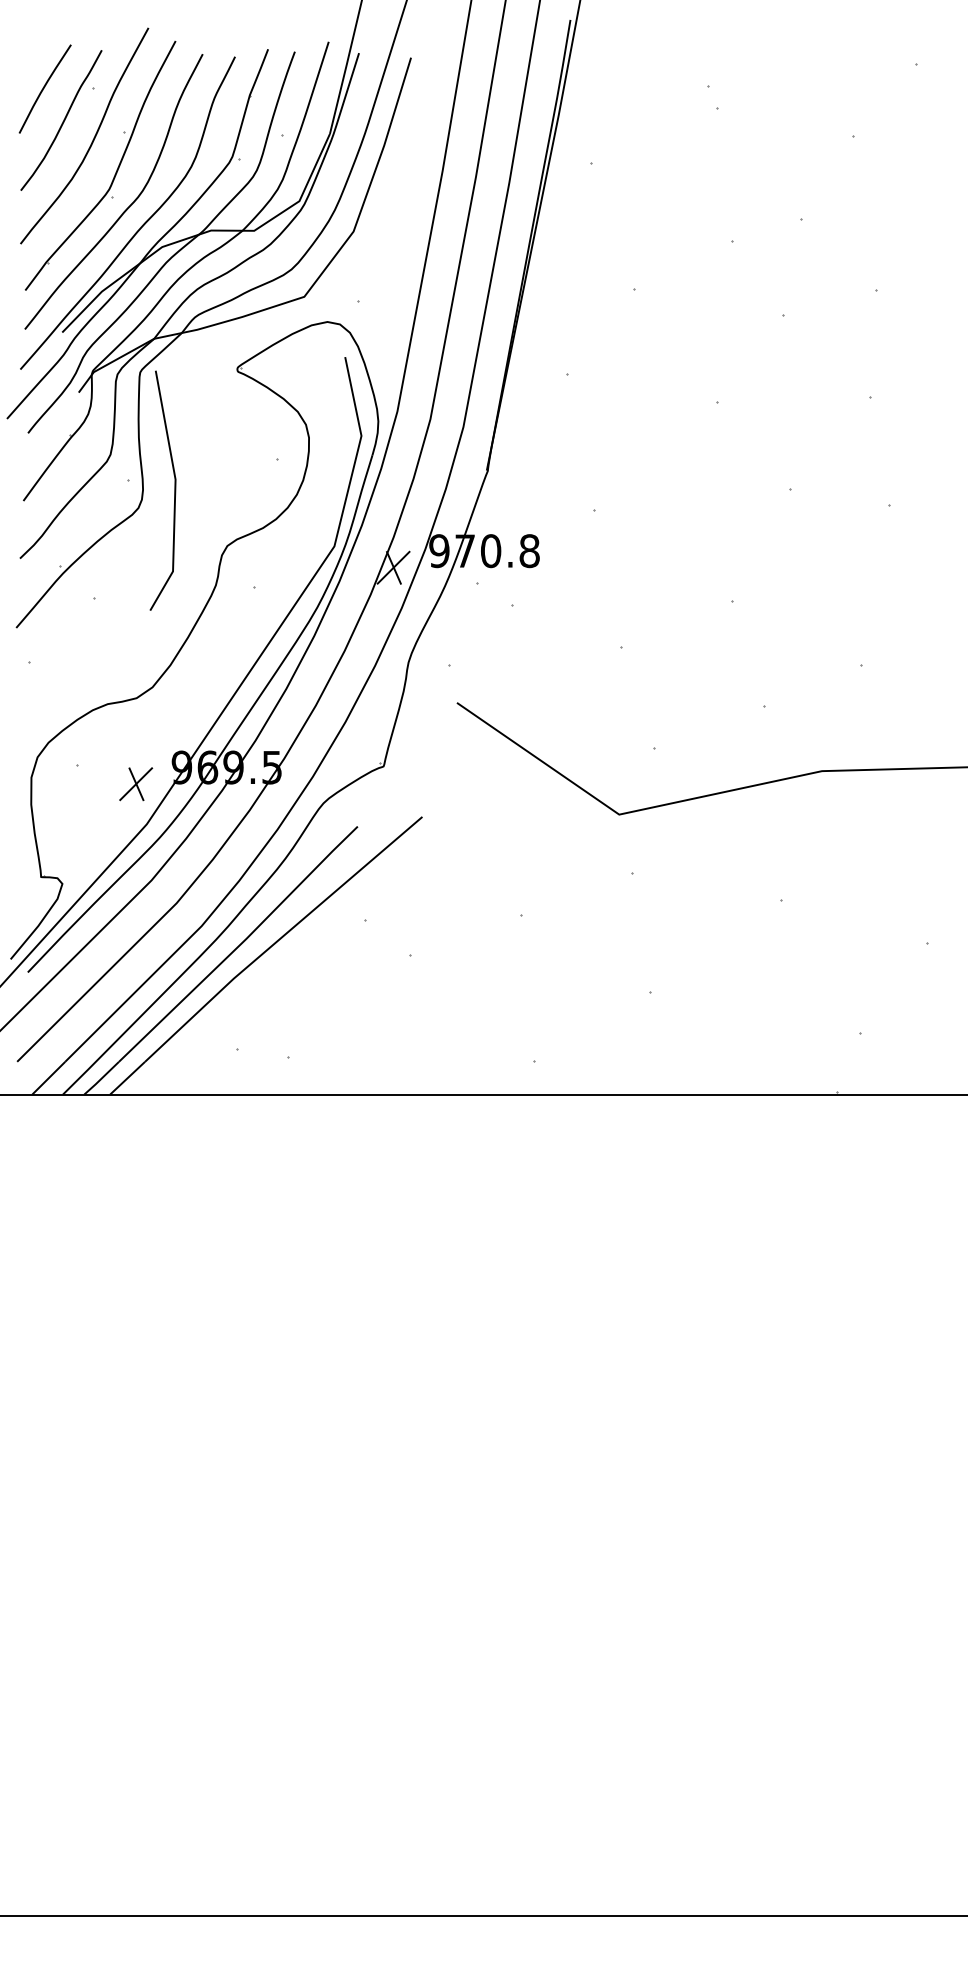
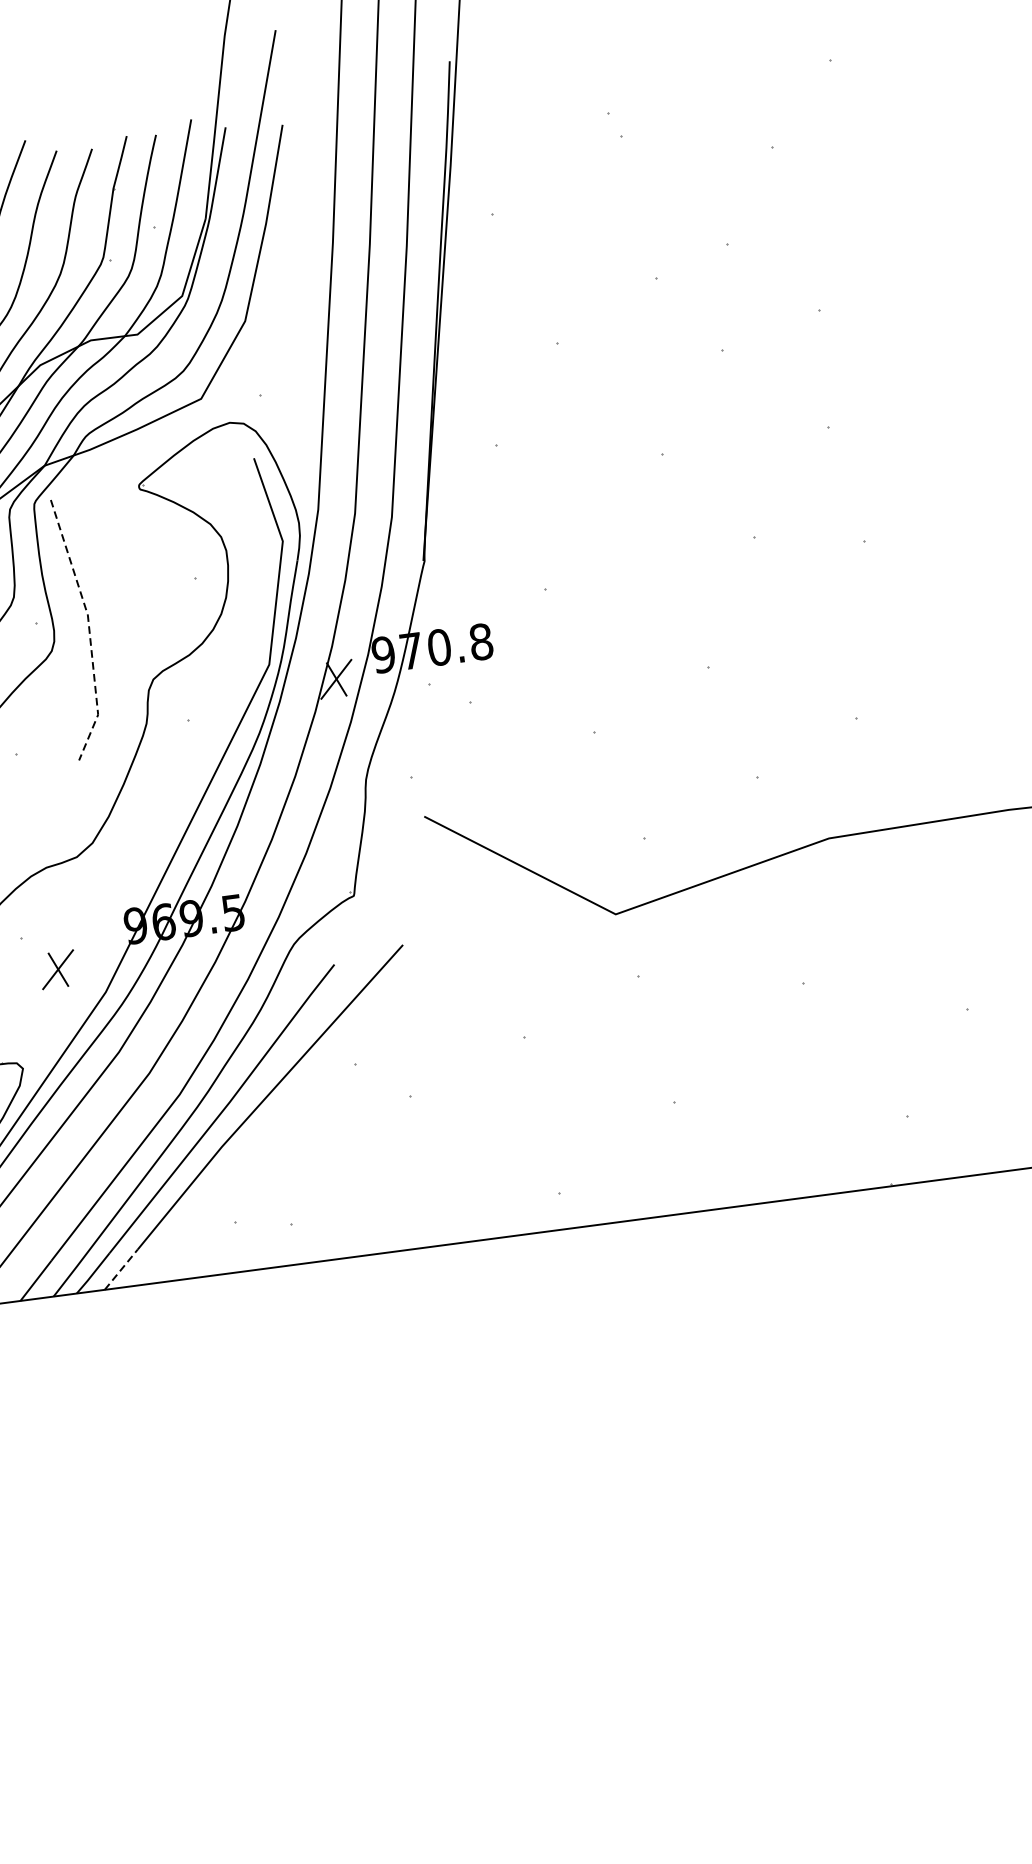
line: (175, 493) -> (89, 630), solid -> dashed
part: (136, 784) -> (58, 969), moved
line: (127, 1078) -> (121, 1270), solid -> dashed

